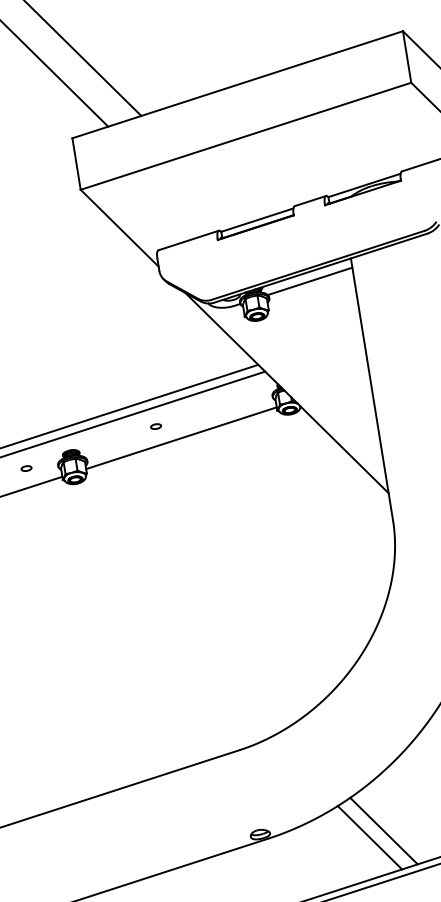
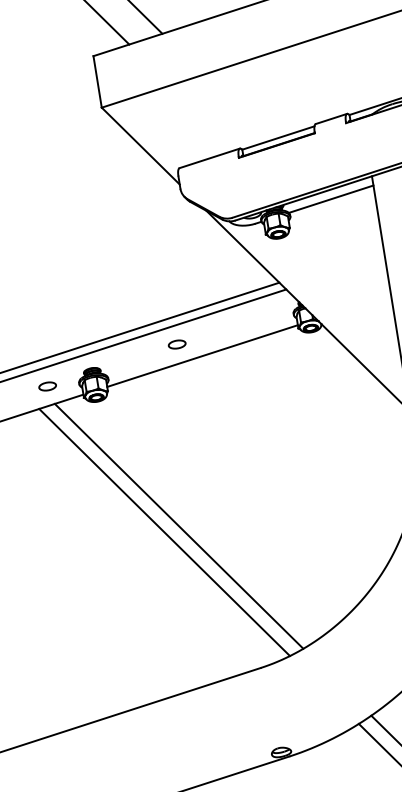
part: (155, 426) -> (176, 344), size x1.67
part: (26, 468) -> (47, 386), size x1.67
line: (157, 608) -> (178, 526), added
line: (143, 614) -> (164, 532), added

